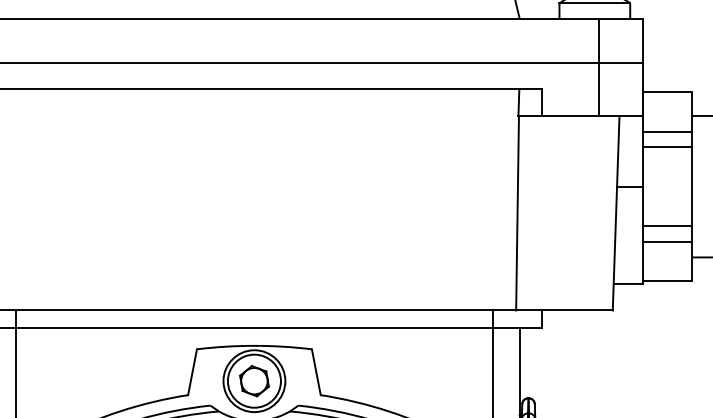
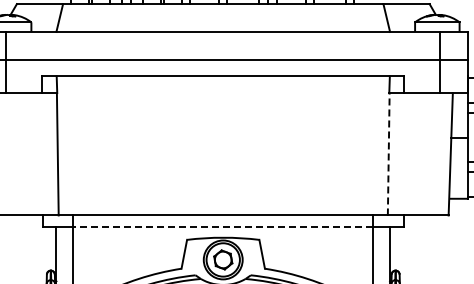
line: (517, 211) -> (388, 153), solid -> dashed
line: (253, 328) -> (222, 226), solid -> dashed

